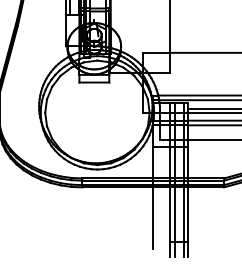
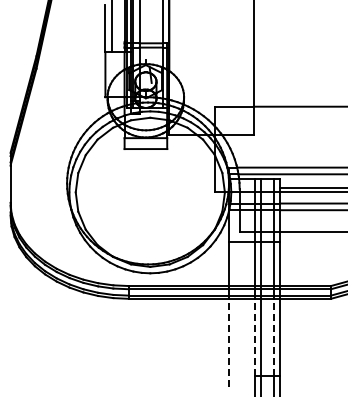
line: (170, 214) -> (254, 337), solid -> dashed
line: (183, 214) -> (273, 337), solid -> dashed
line: (152, 217) -> (229, 342), solid -> dashed

